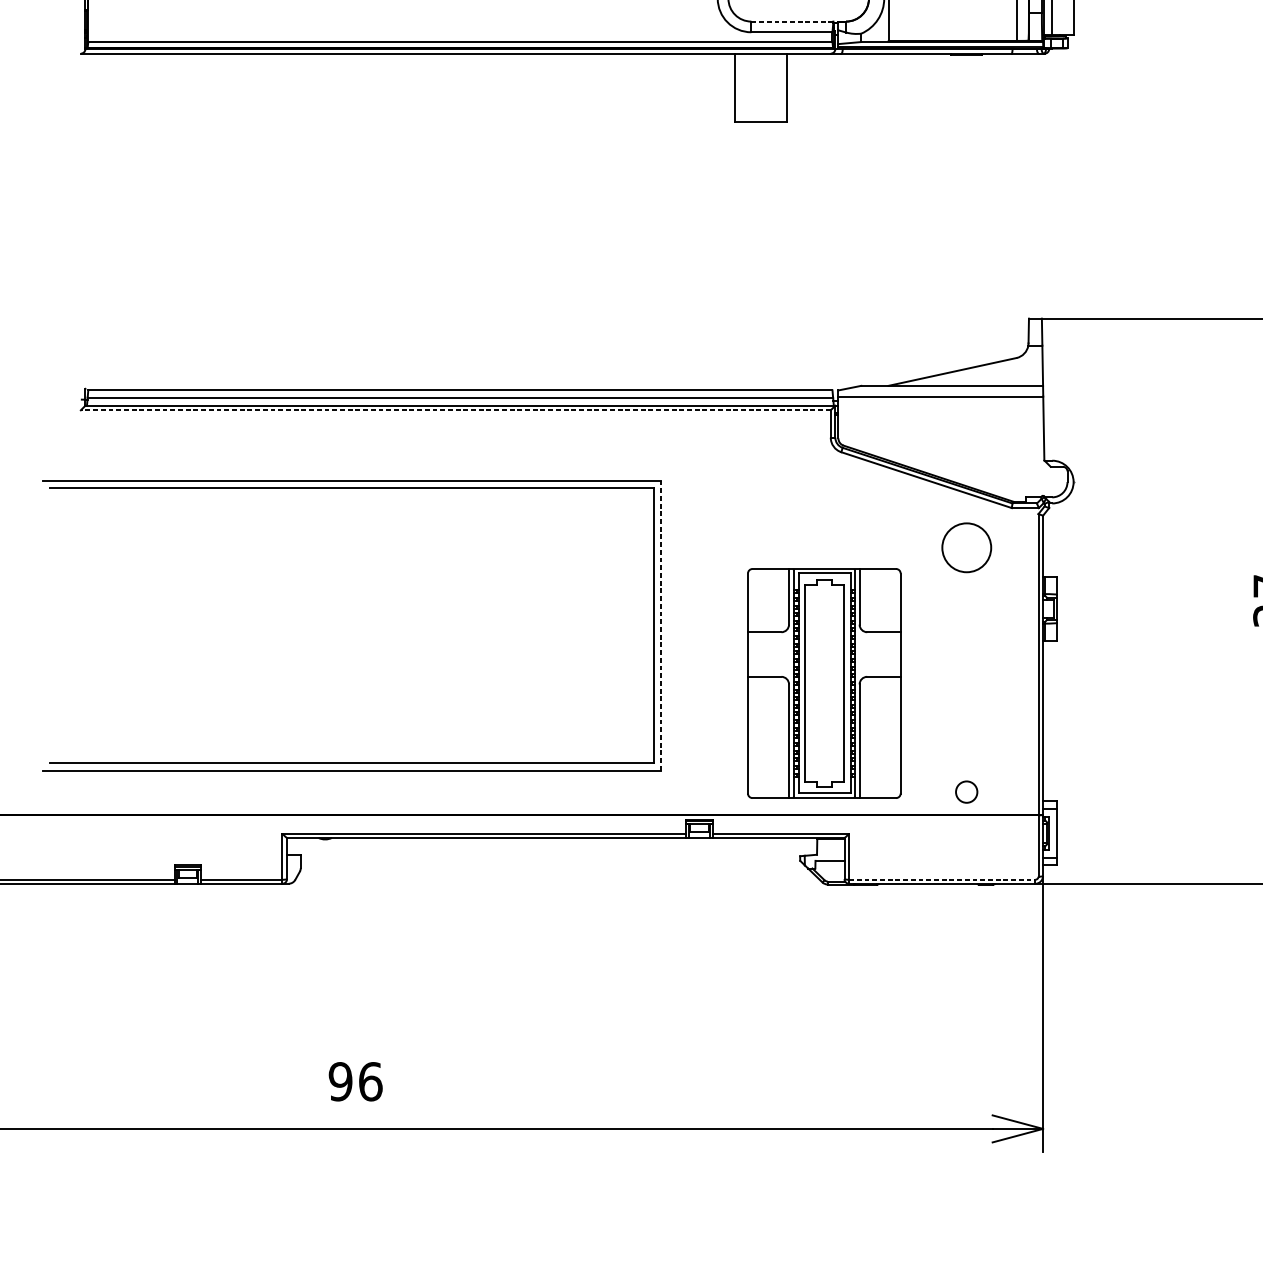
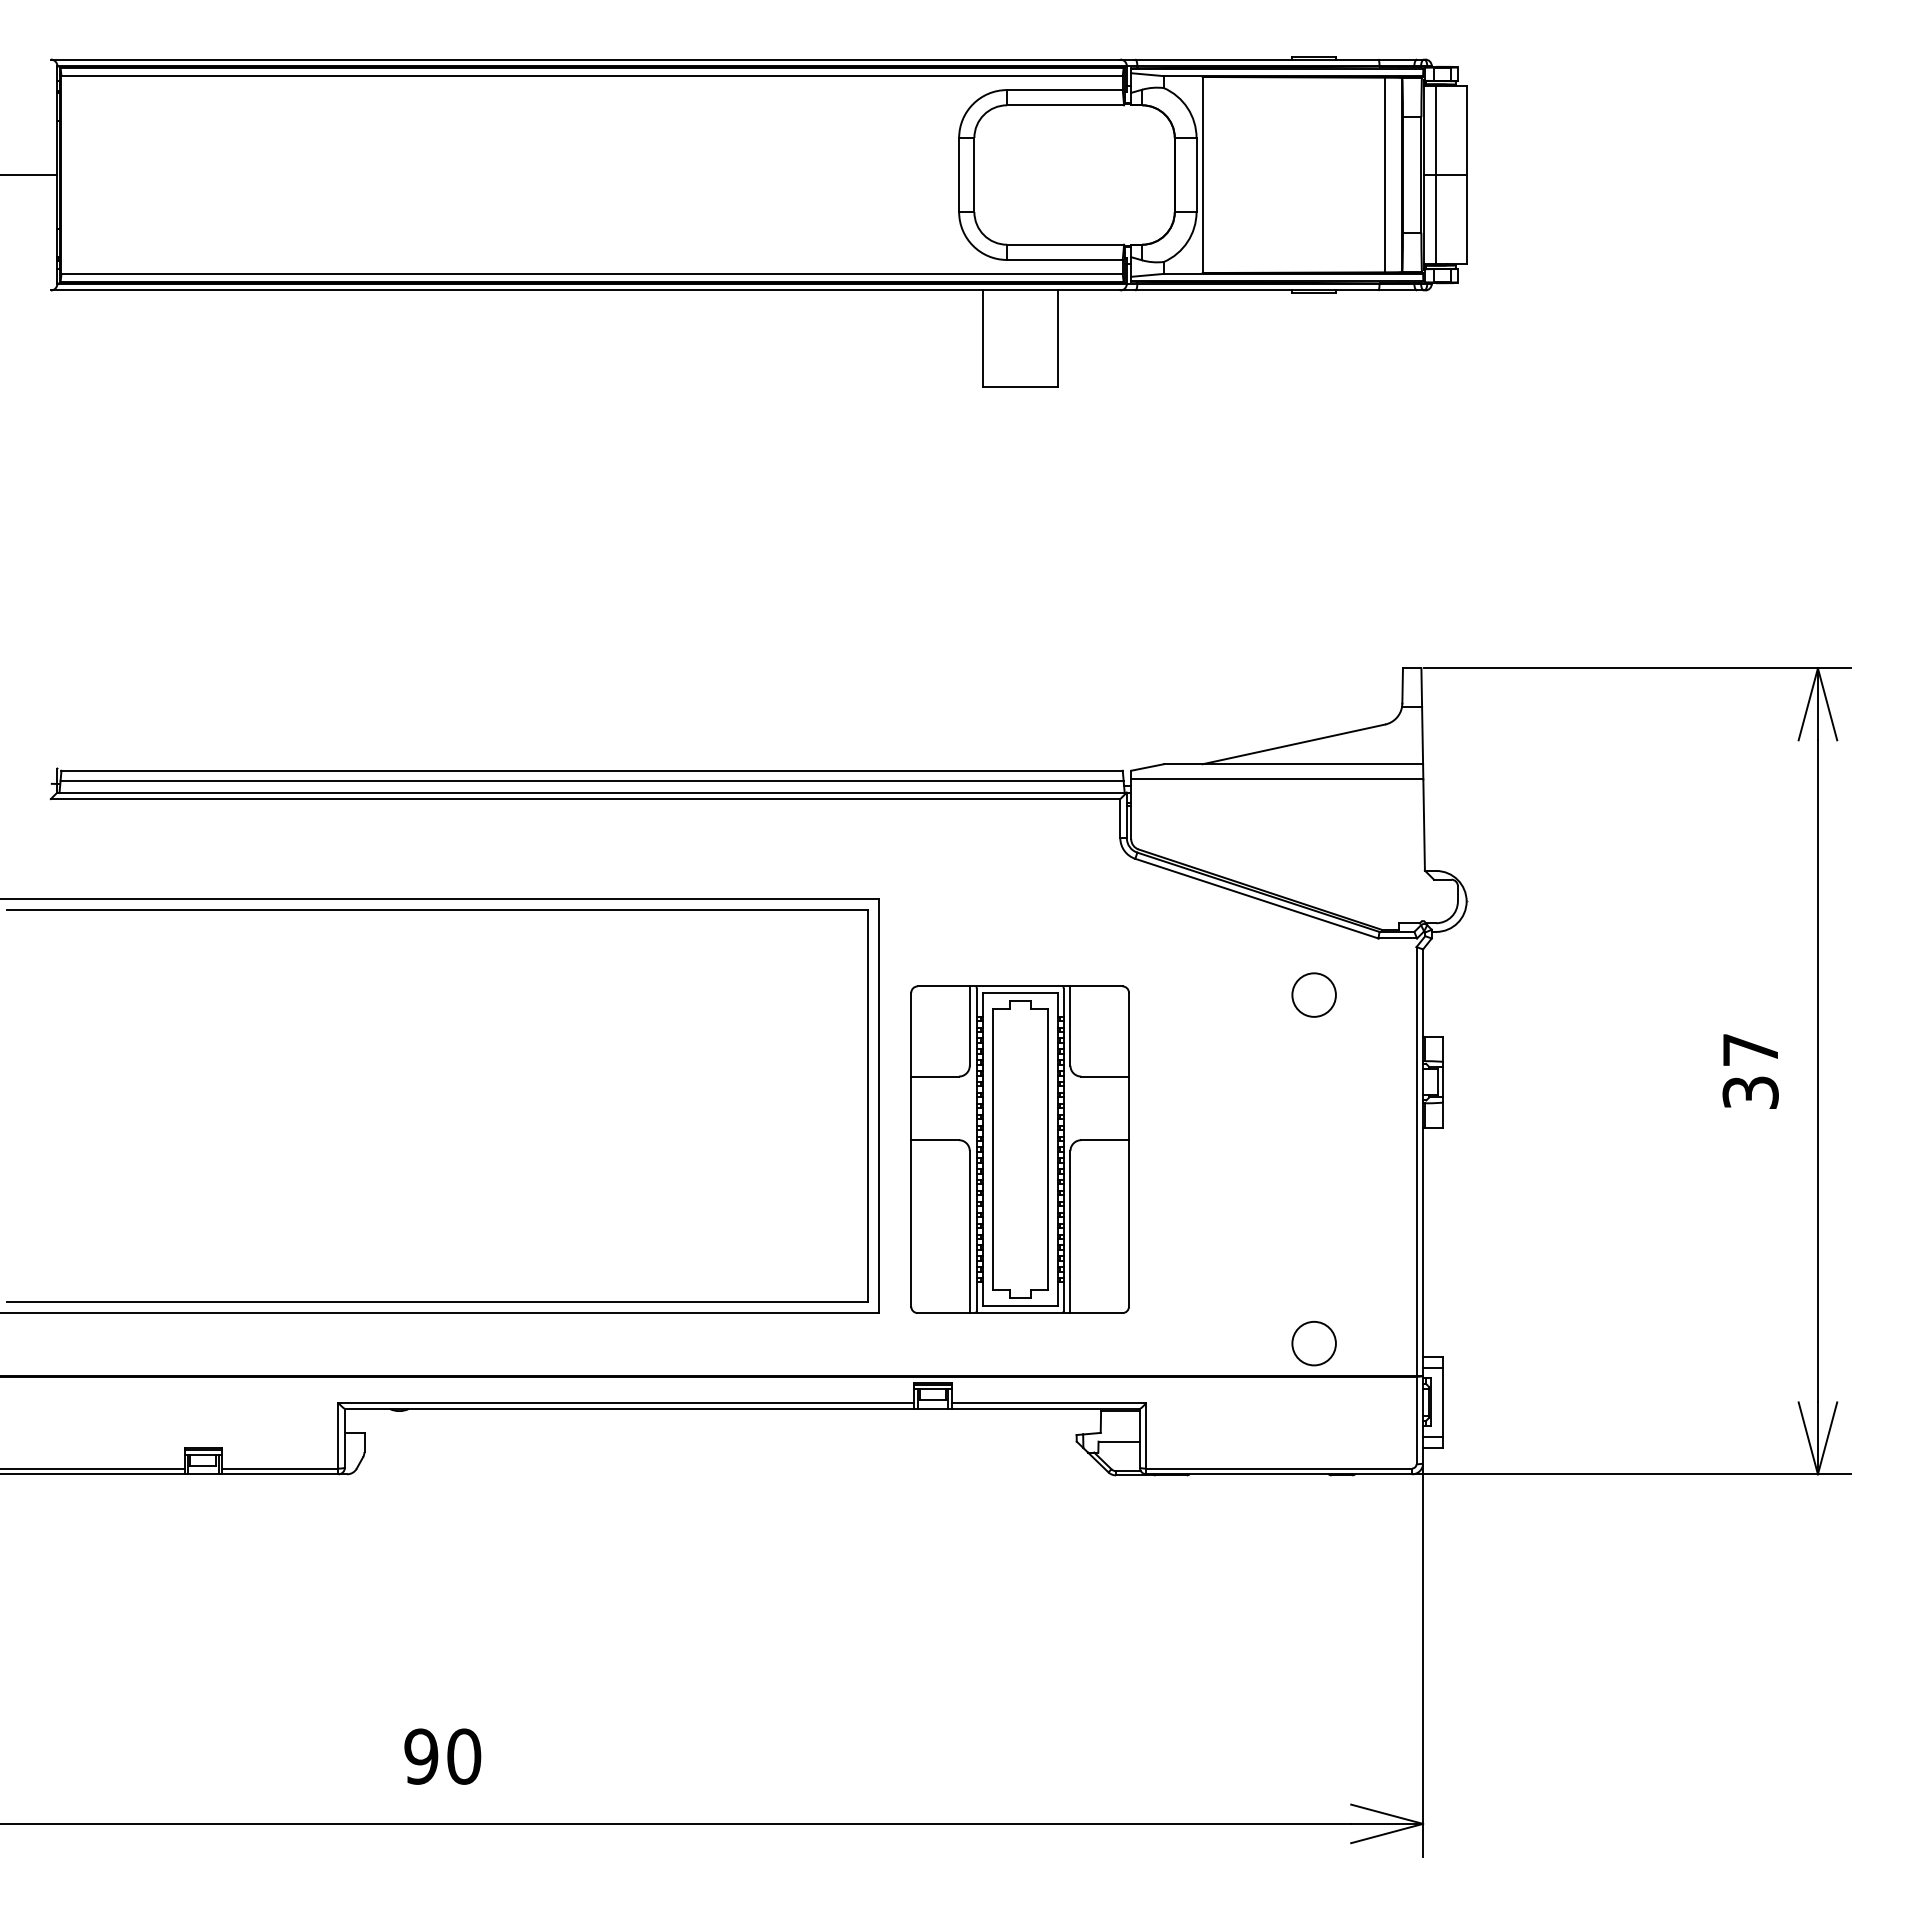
line: (792, 21) -> (1065, 244), dashed -> solid
line: (455, 410) -> (585, 799), dashed -> solid
circle: (966, 547) -> (1313, 994), size x0.62
line: (661, 625) -> (878, 1106), dashed -> solid
part: (823, 683) -> (1019, 1149), moved
circle: (966, 792) -> (1313, 1343), size x1.43
line: (942, 879) -> (1279, 1468), dashed -> solid
text: (370, 1081) -> (464, 1756), 96 -> 90

